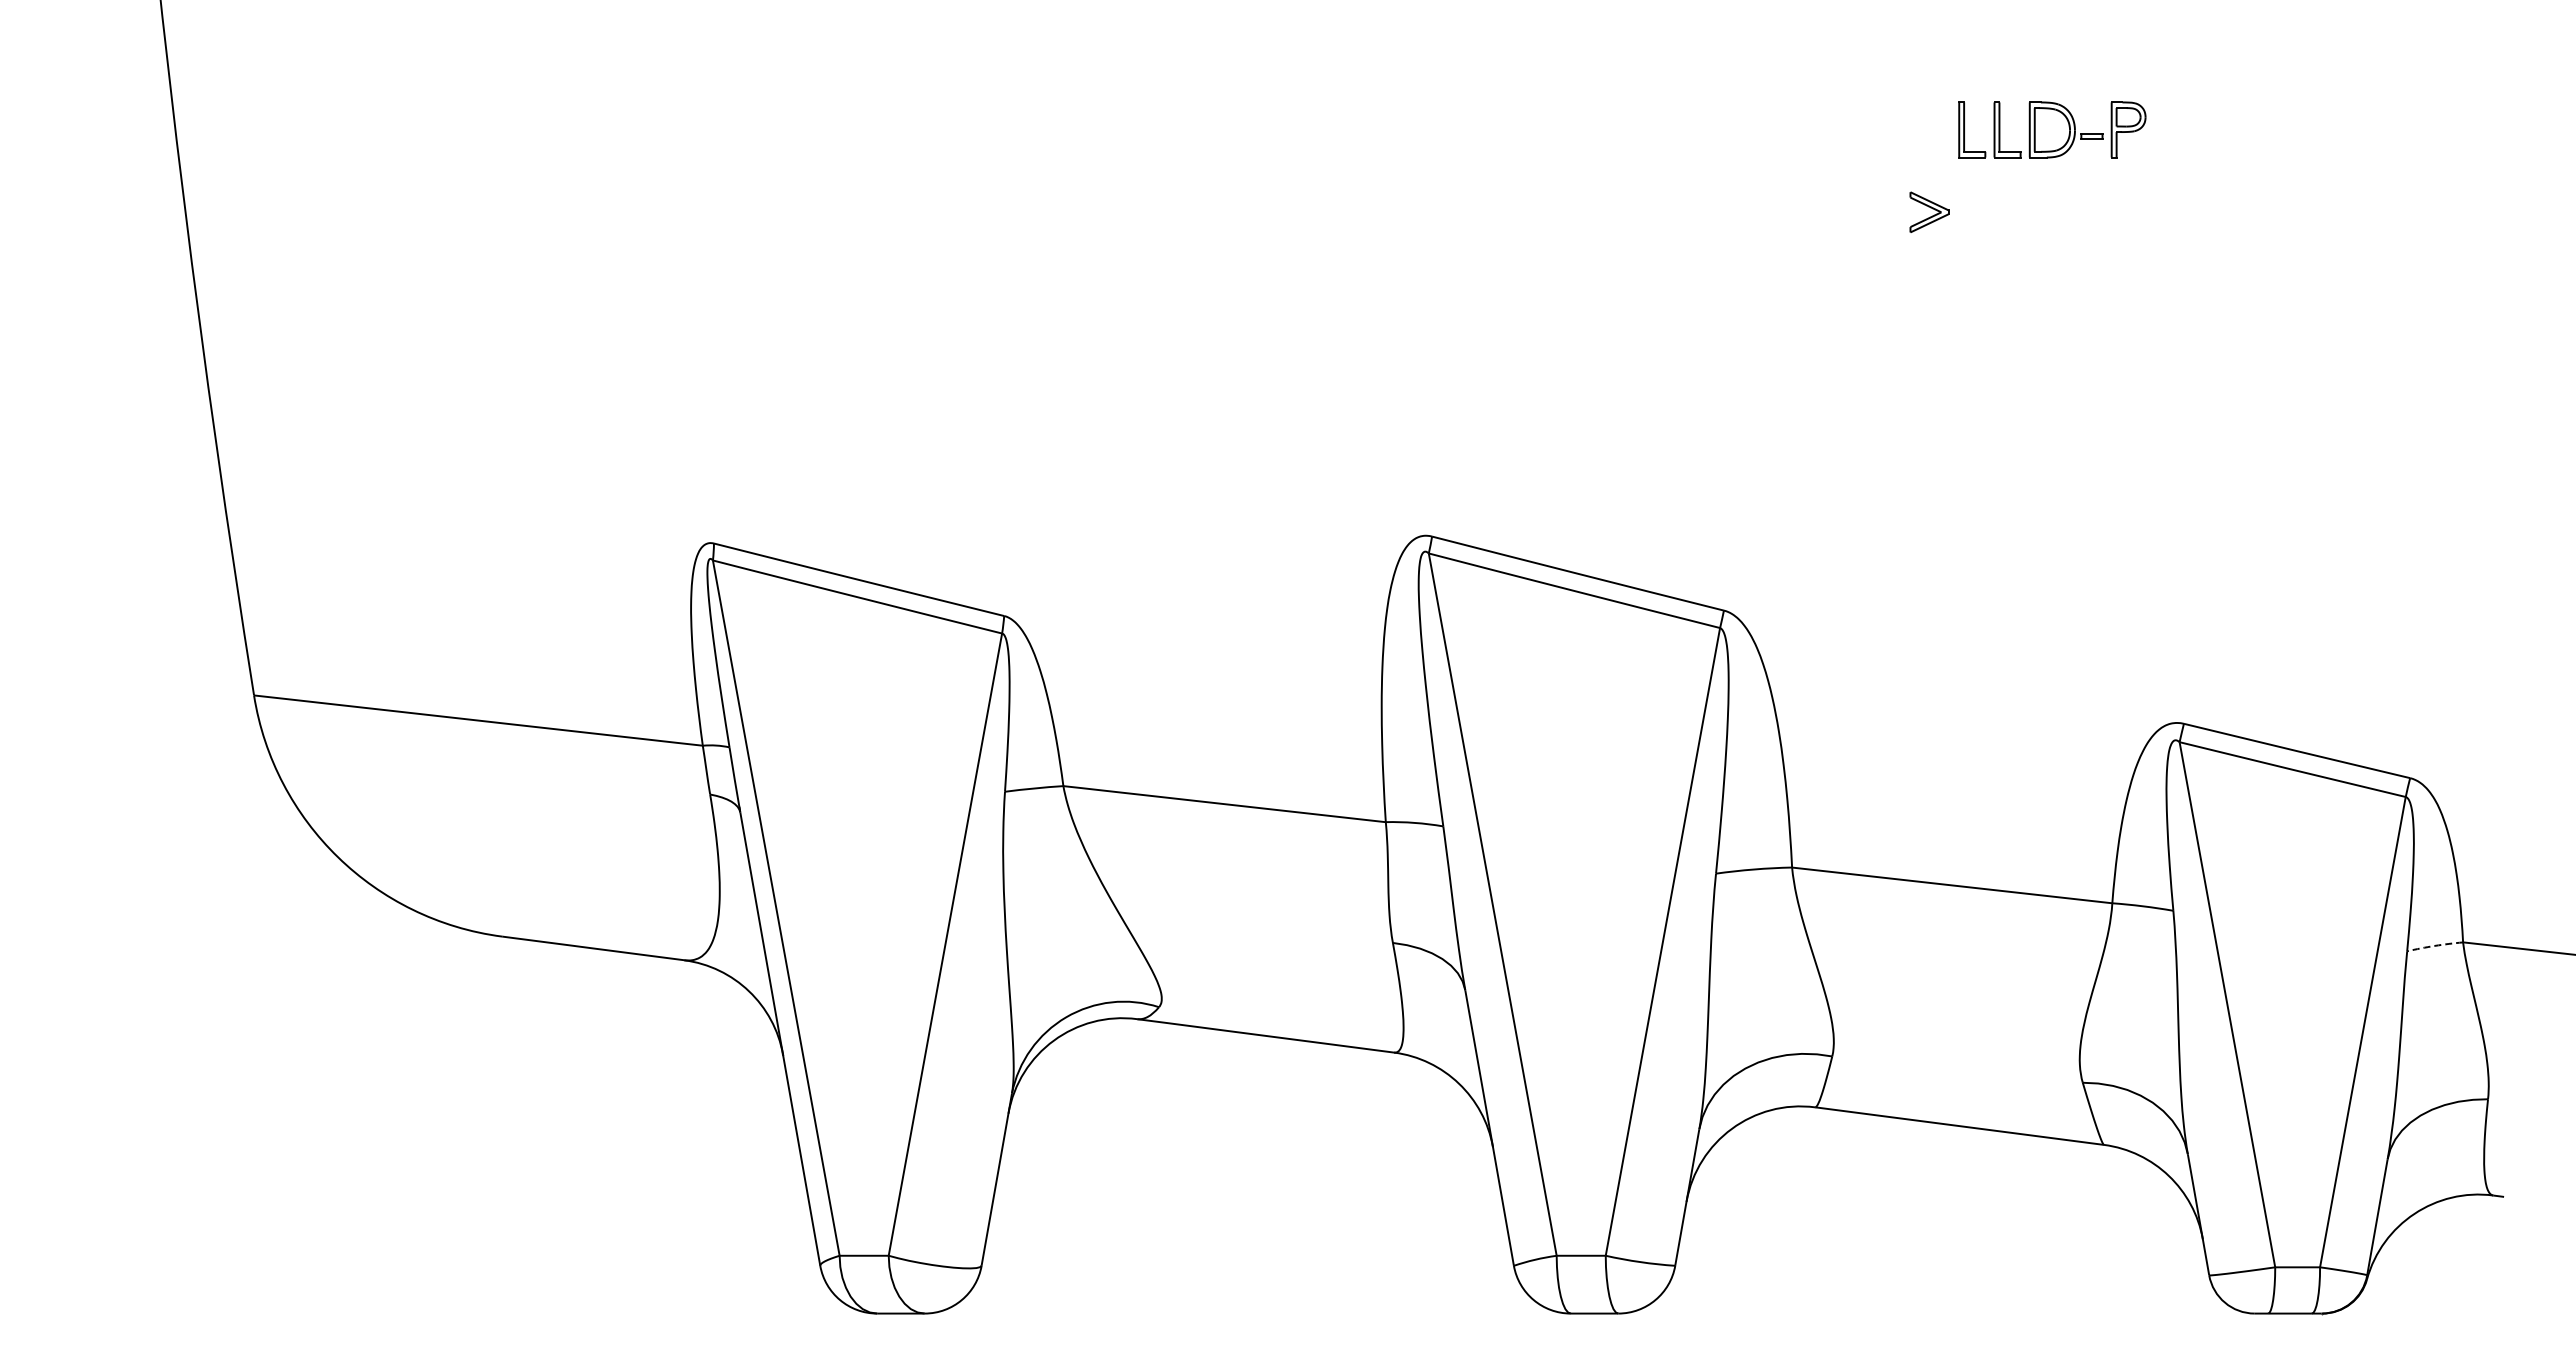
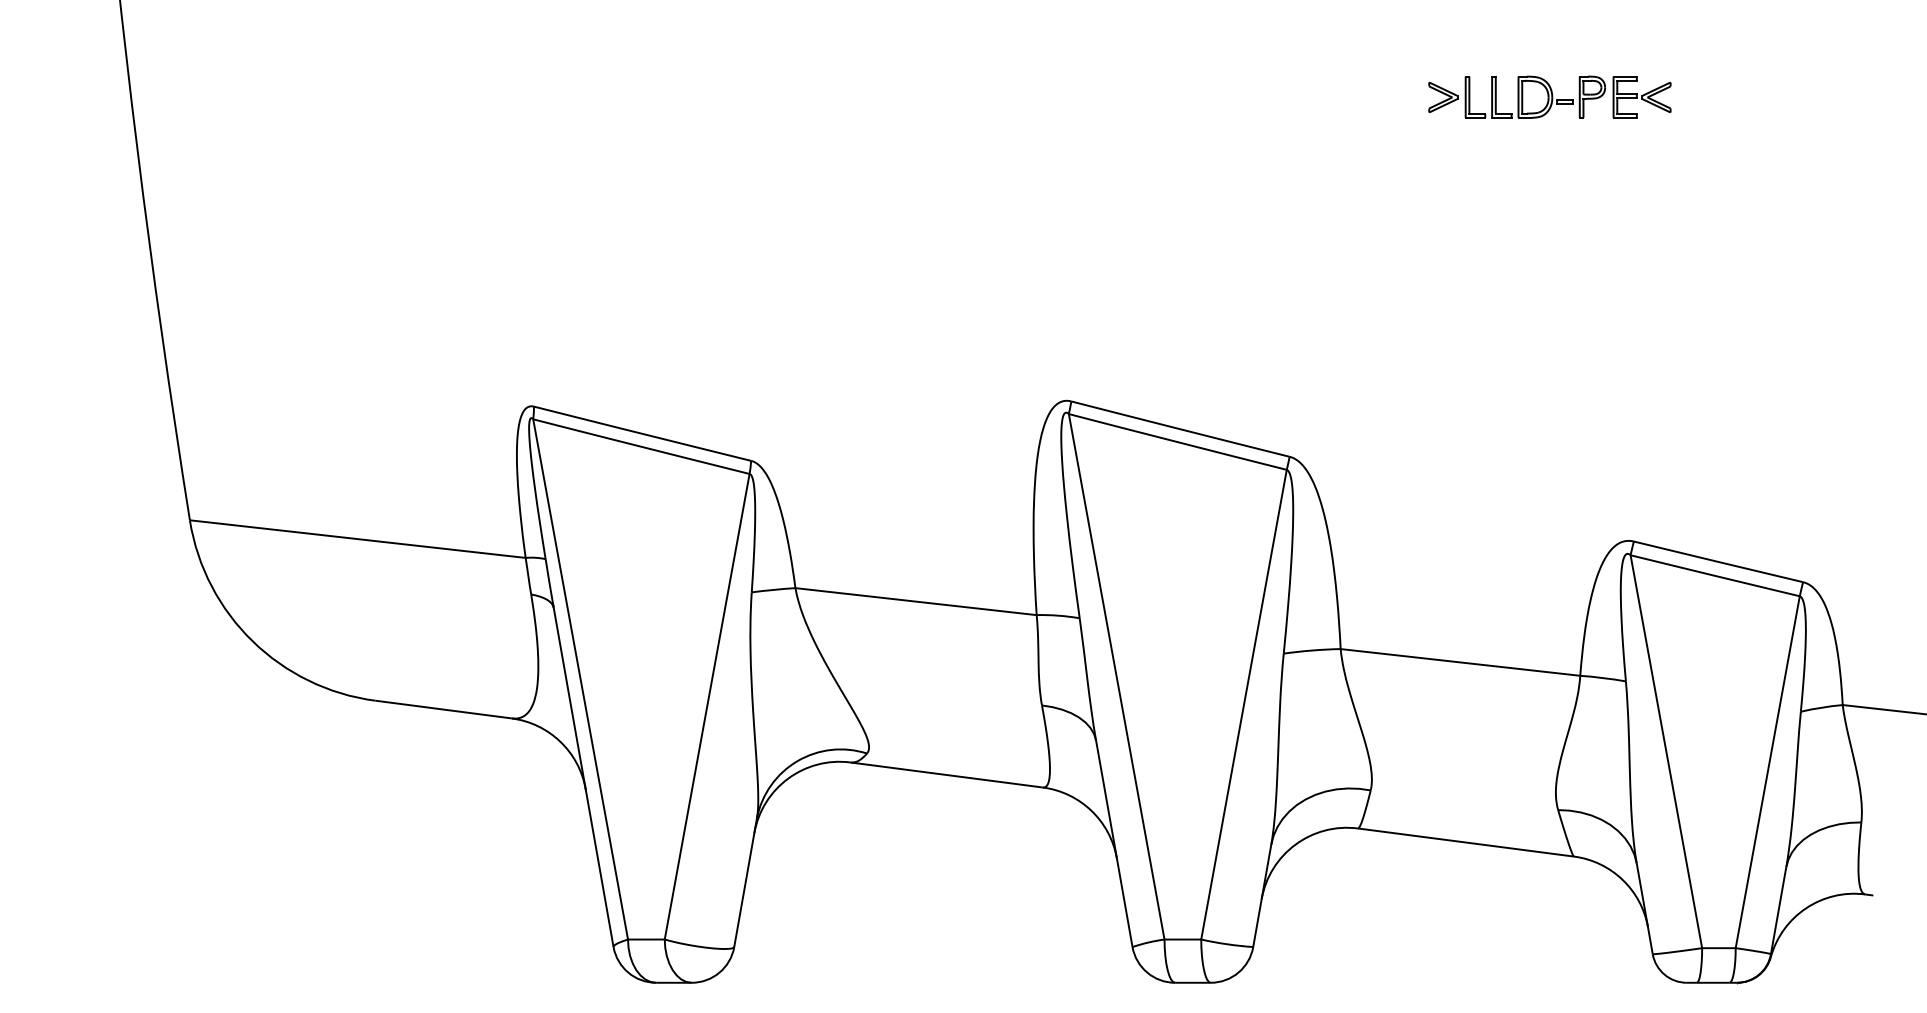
part: (2194, 129) -> (1641, 96), added
part: (1929, 211) -> (1443, 96), moved
arc: (2434, 945) -> (1821, 707), dashed -> solid

